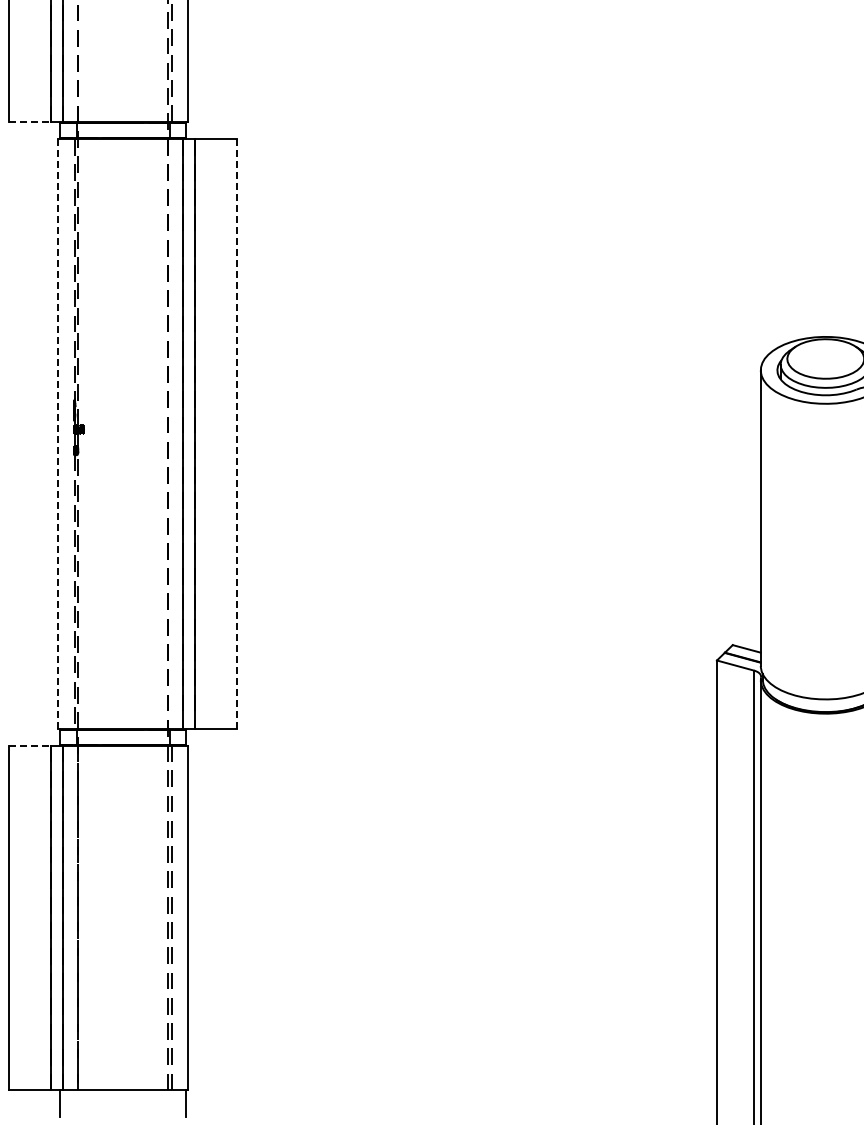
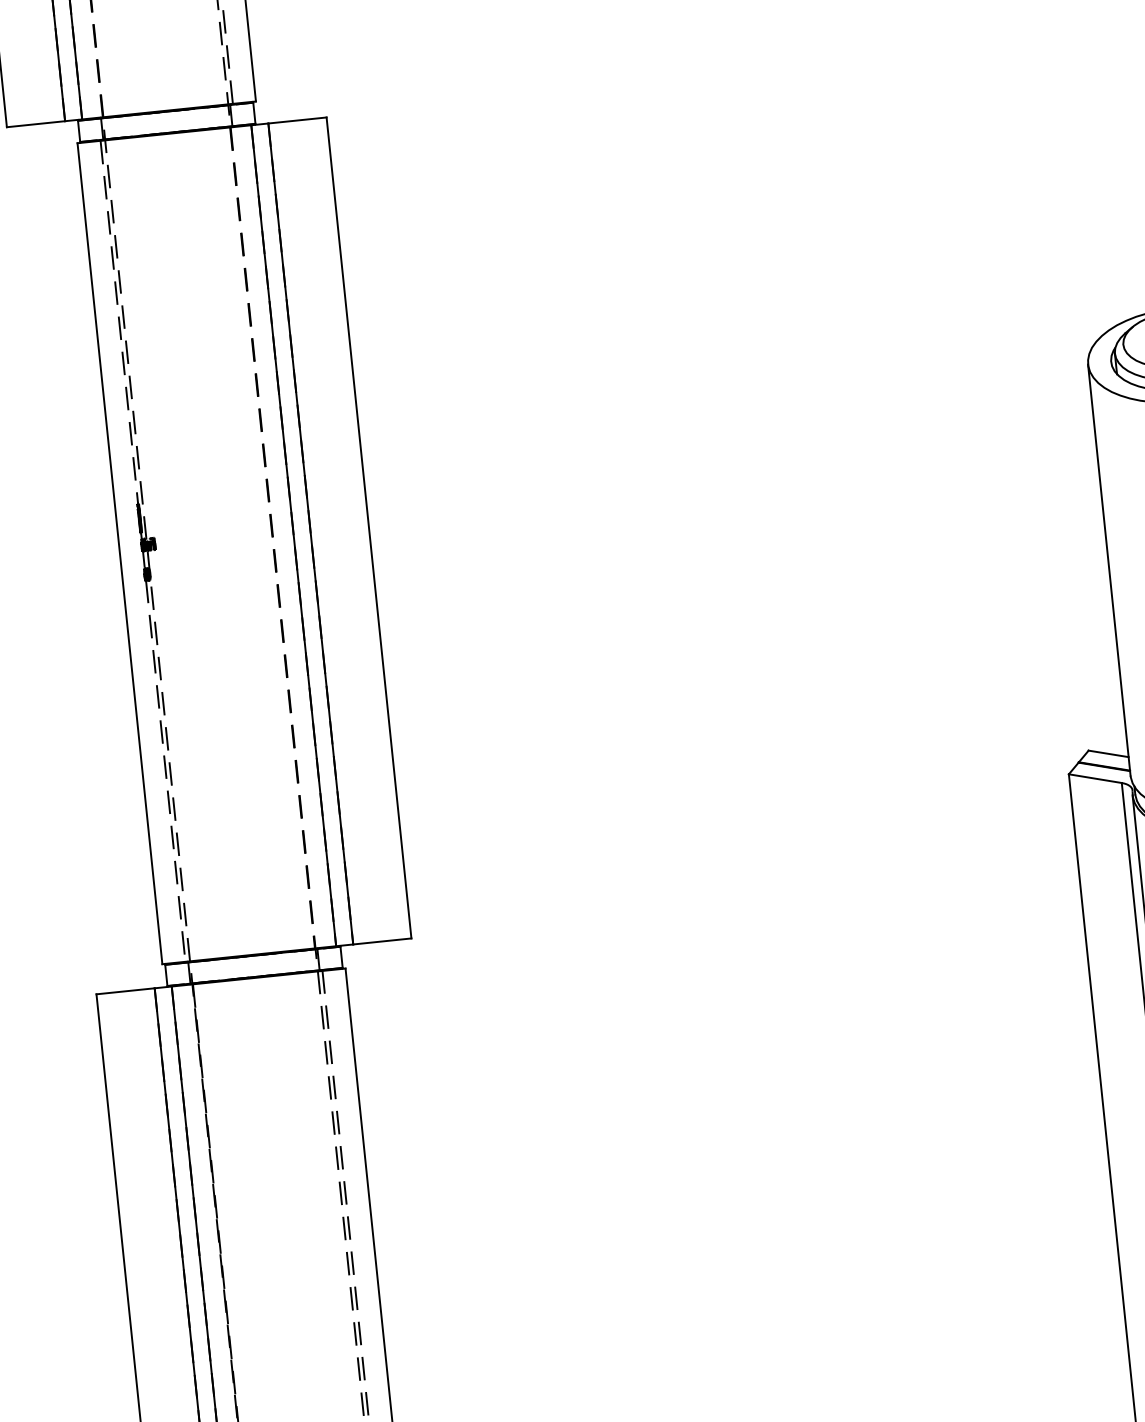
line: (29, 122) -> (35, 124), dashed -> solid
line: (58, 434) -> (120, 554), dashed -> solid
line: (237, 434) -> (369, 528), dashed -> solid
line: (29, 745) -> (124, 991), dashed -> solid

